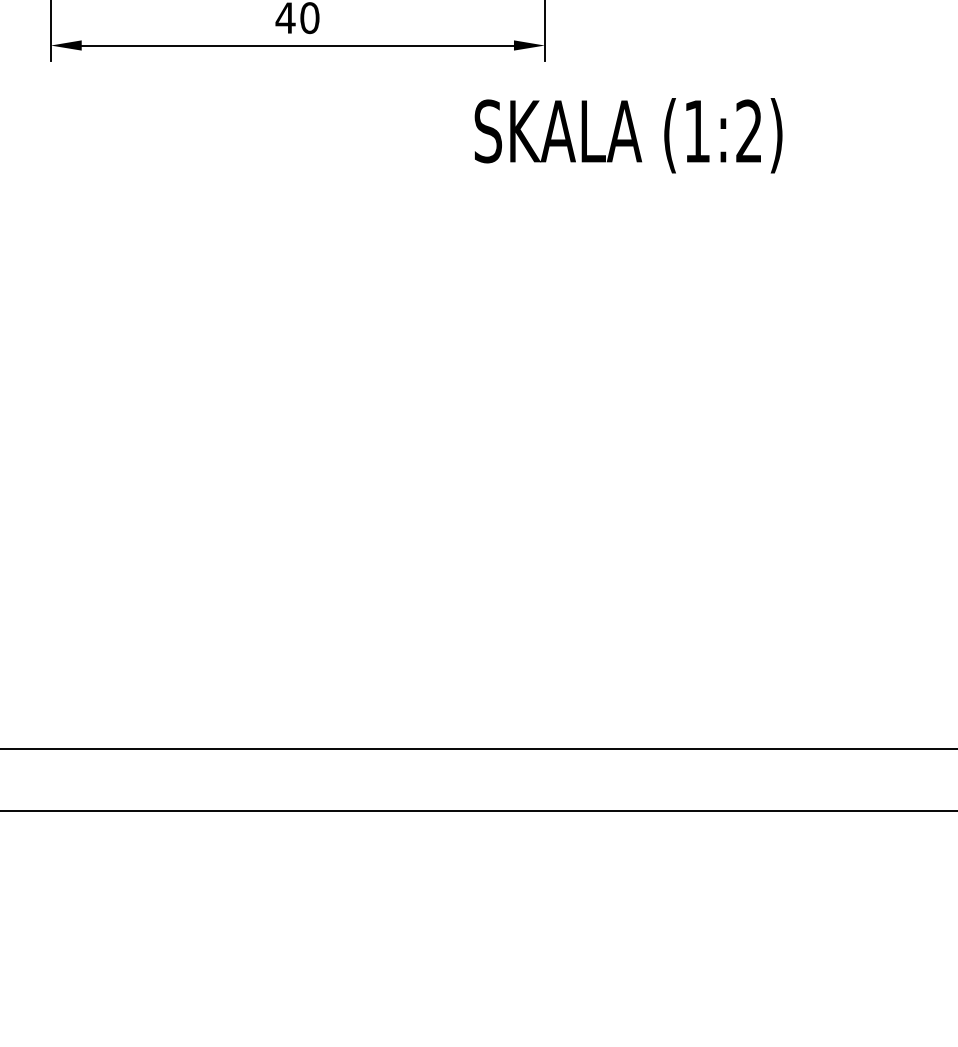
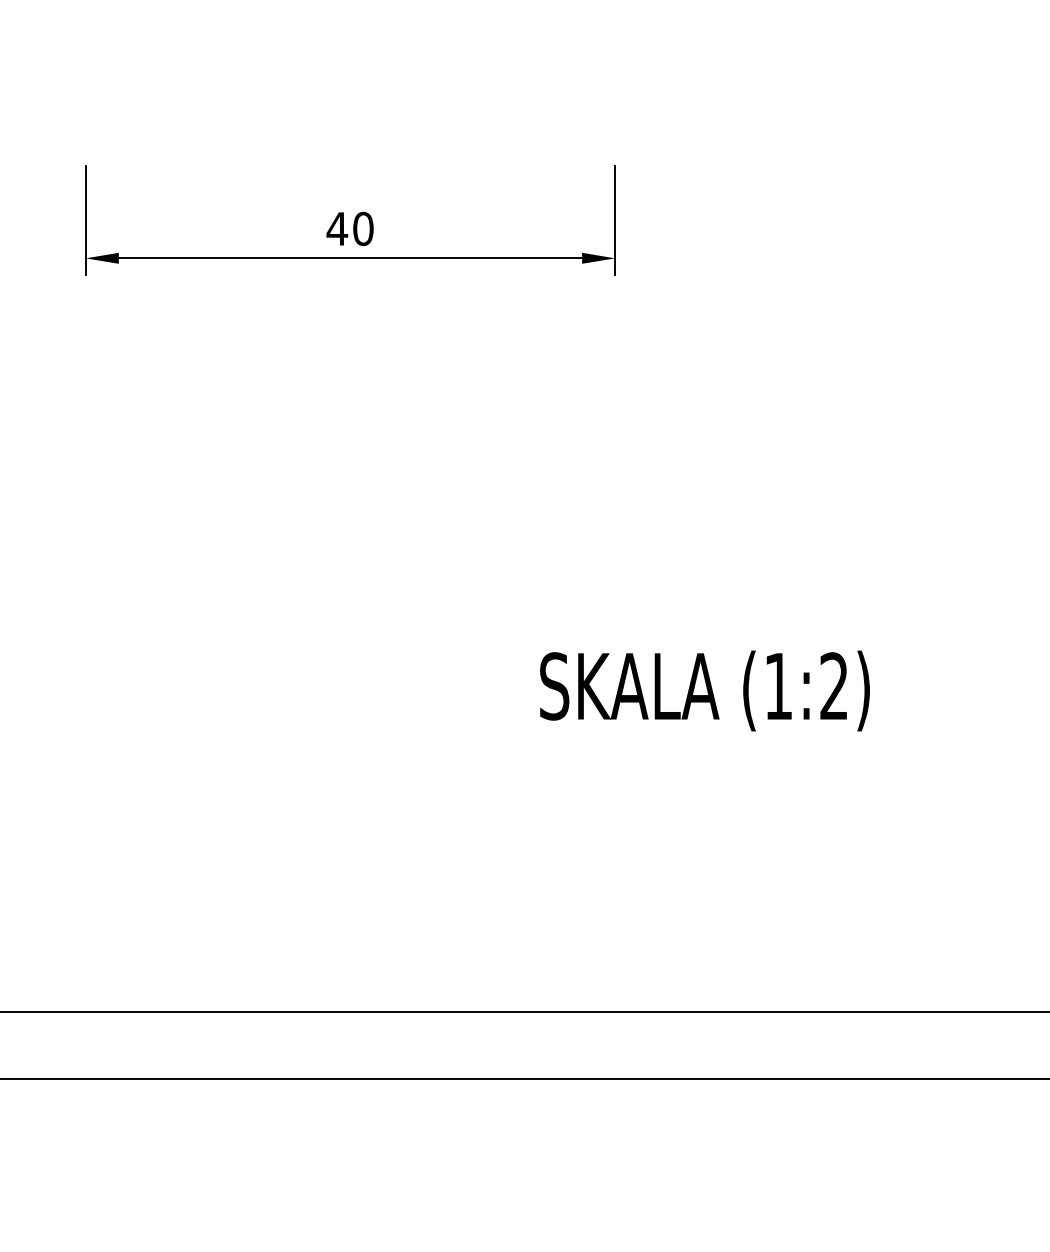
text: (628, 135) -> (704, 690), moved

